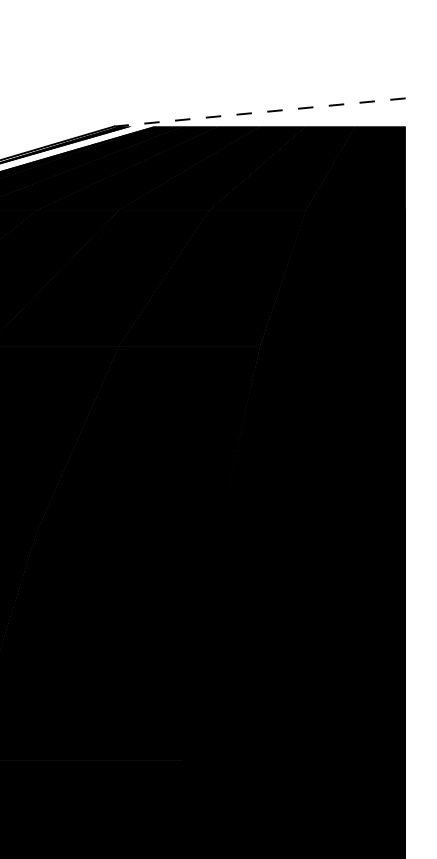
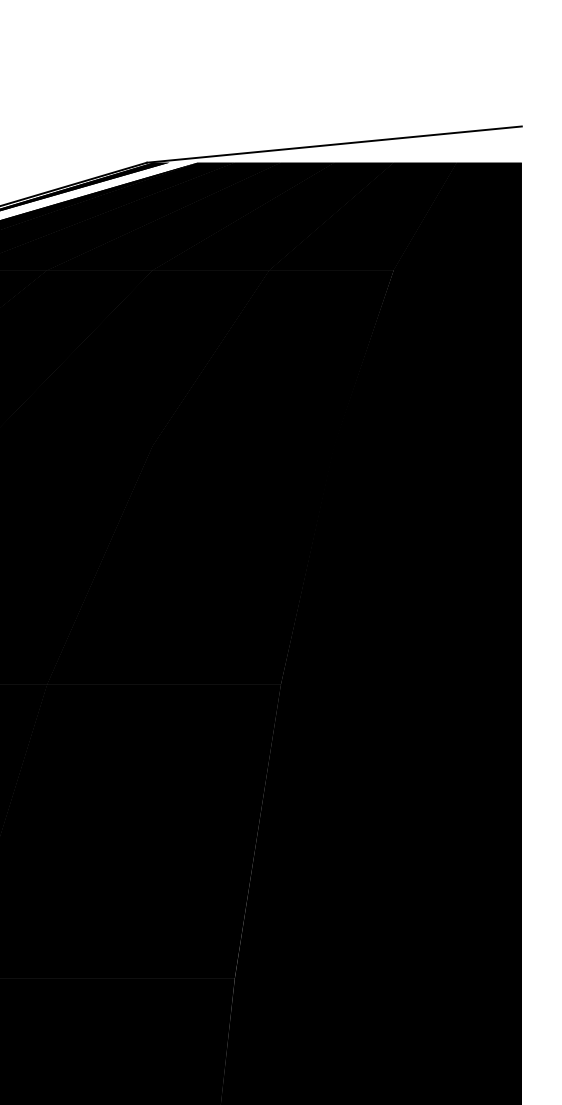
line: (259, 112) -> (333, 144), dashed -> solid

